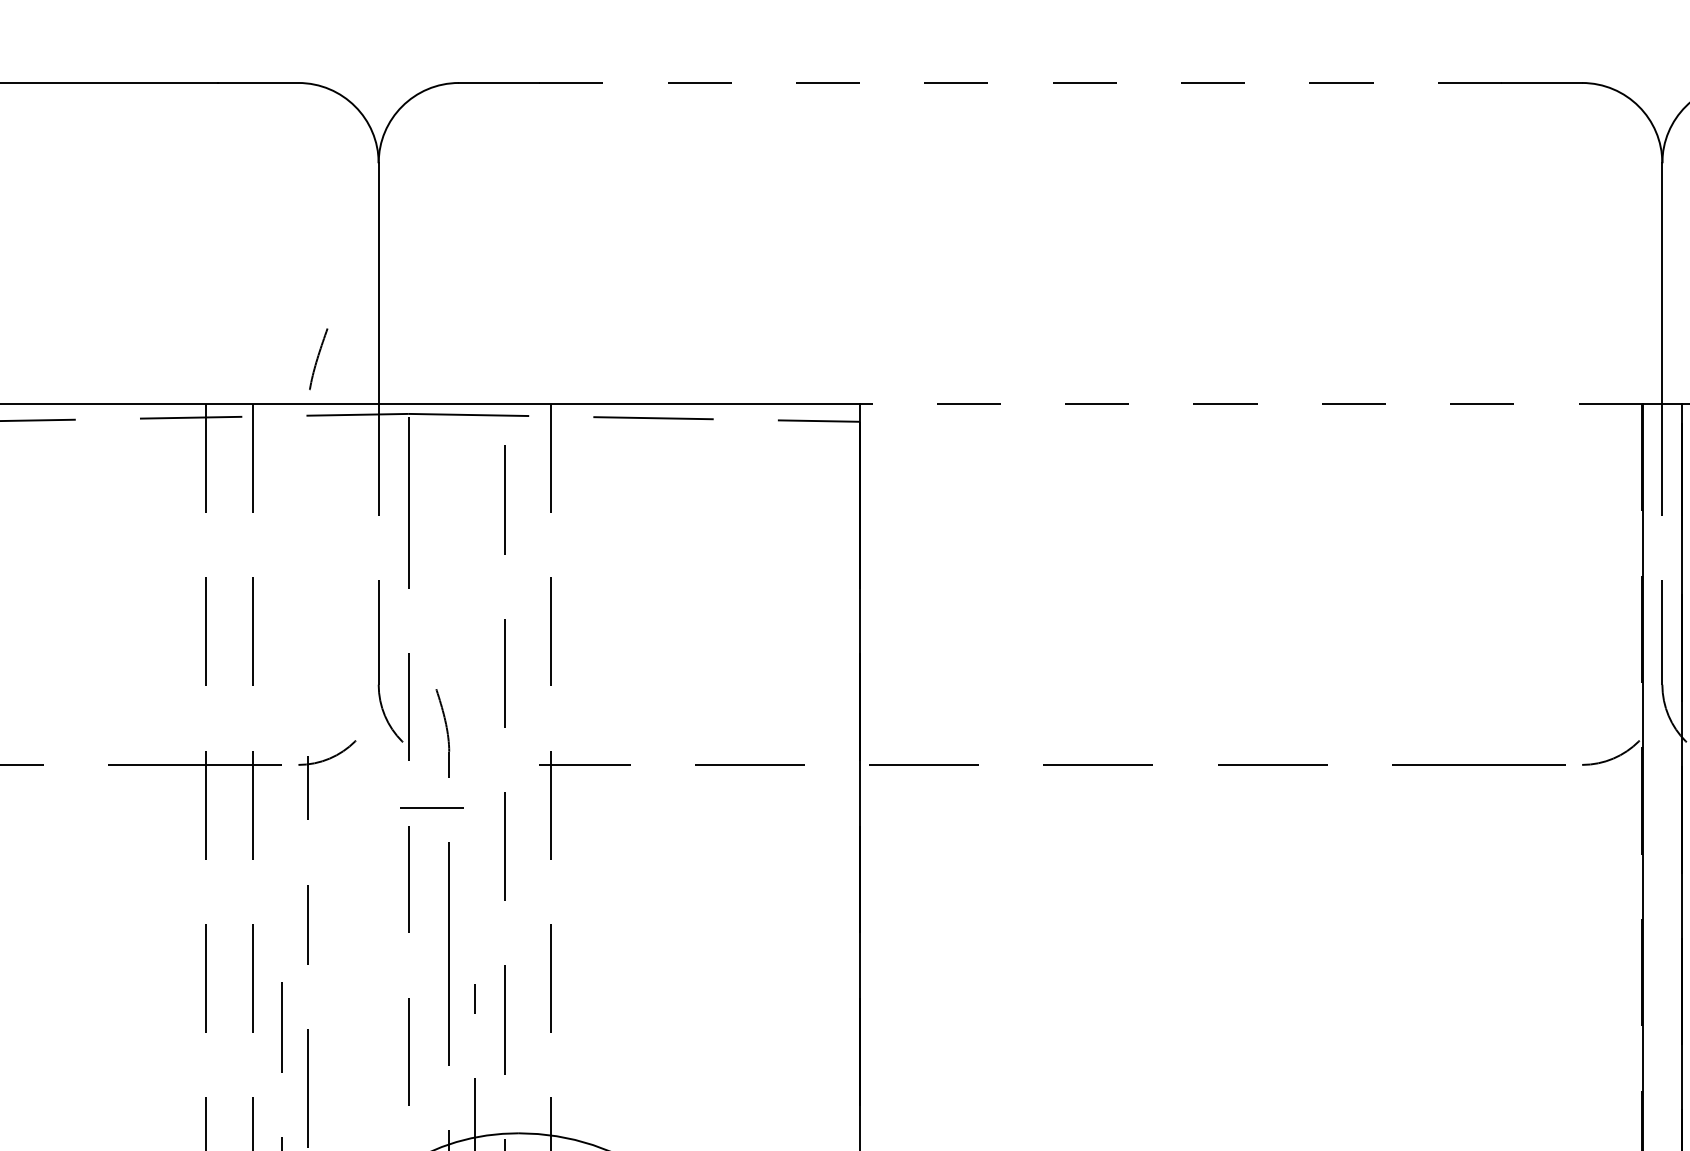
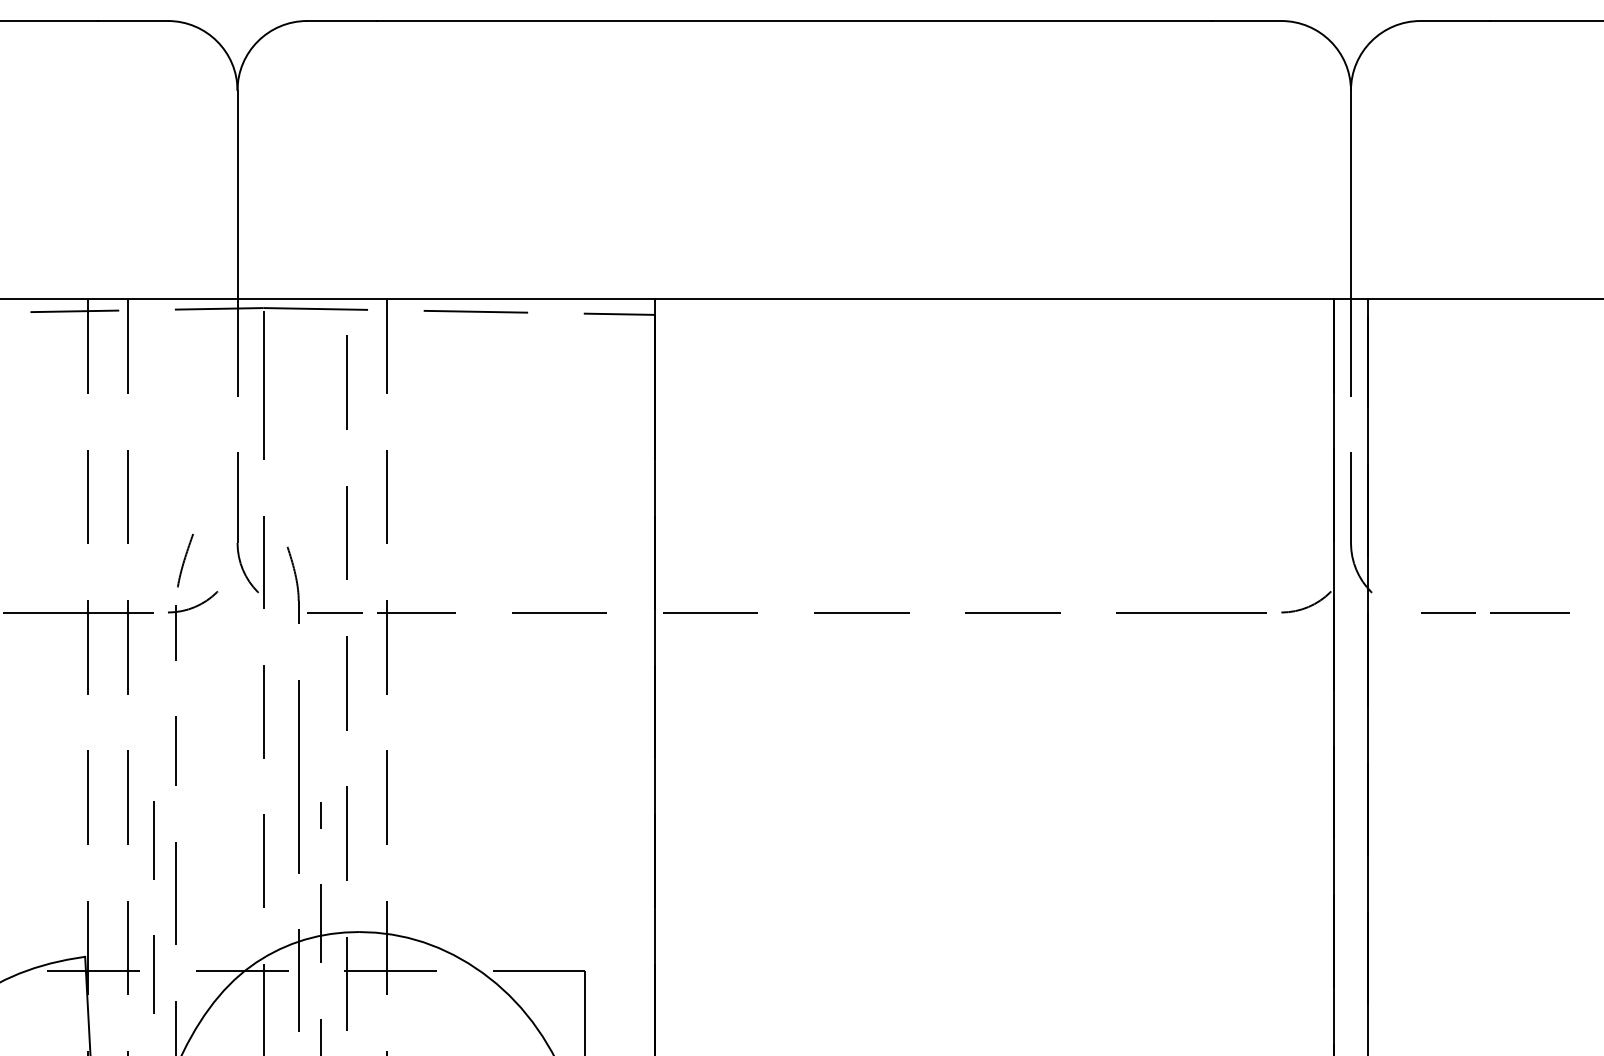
line: (1020, 83) -> (794, 21), dashed -> solid
curve: (318, 359) -> (185, 560), moved
line: (1251, 404) -> (994, 299), dashed -> solid
line: (431, 807) -> (334, 612), moved

